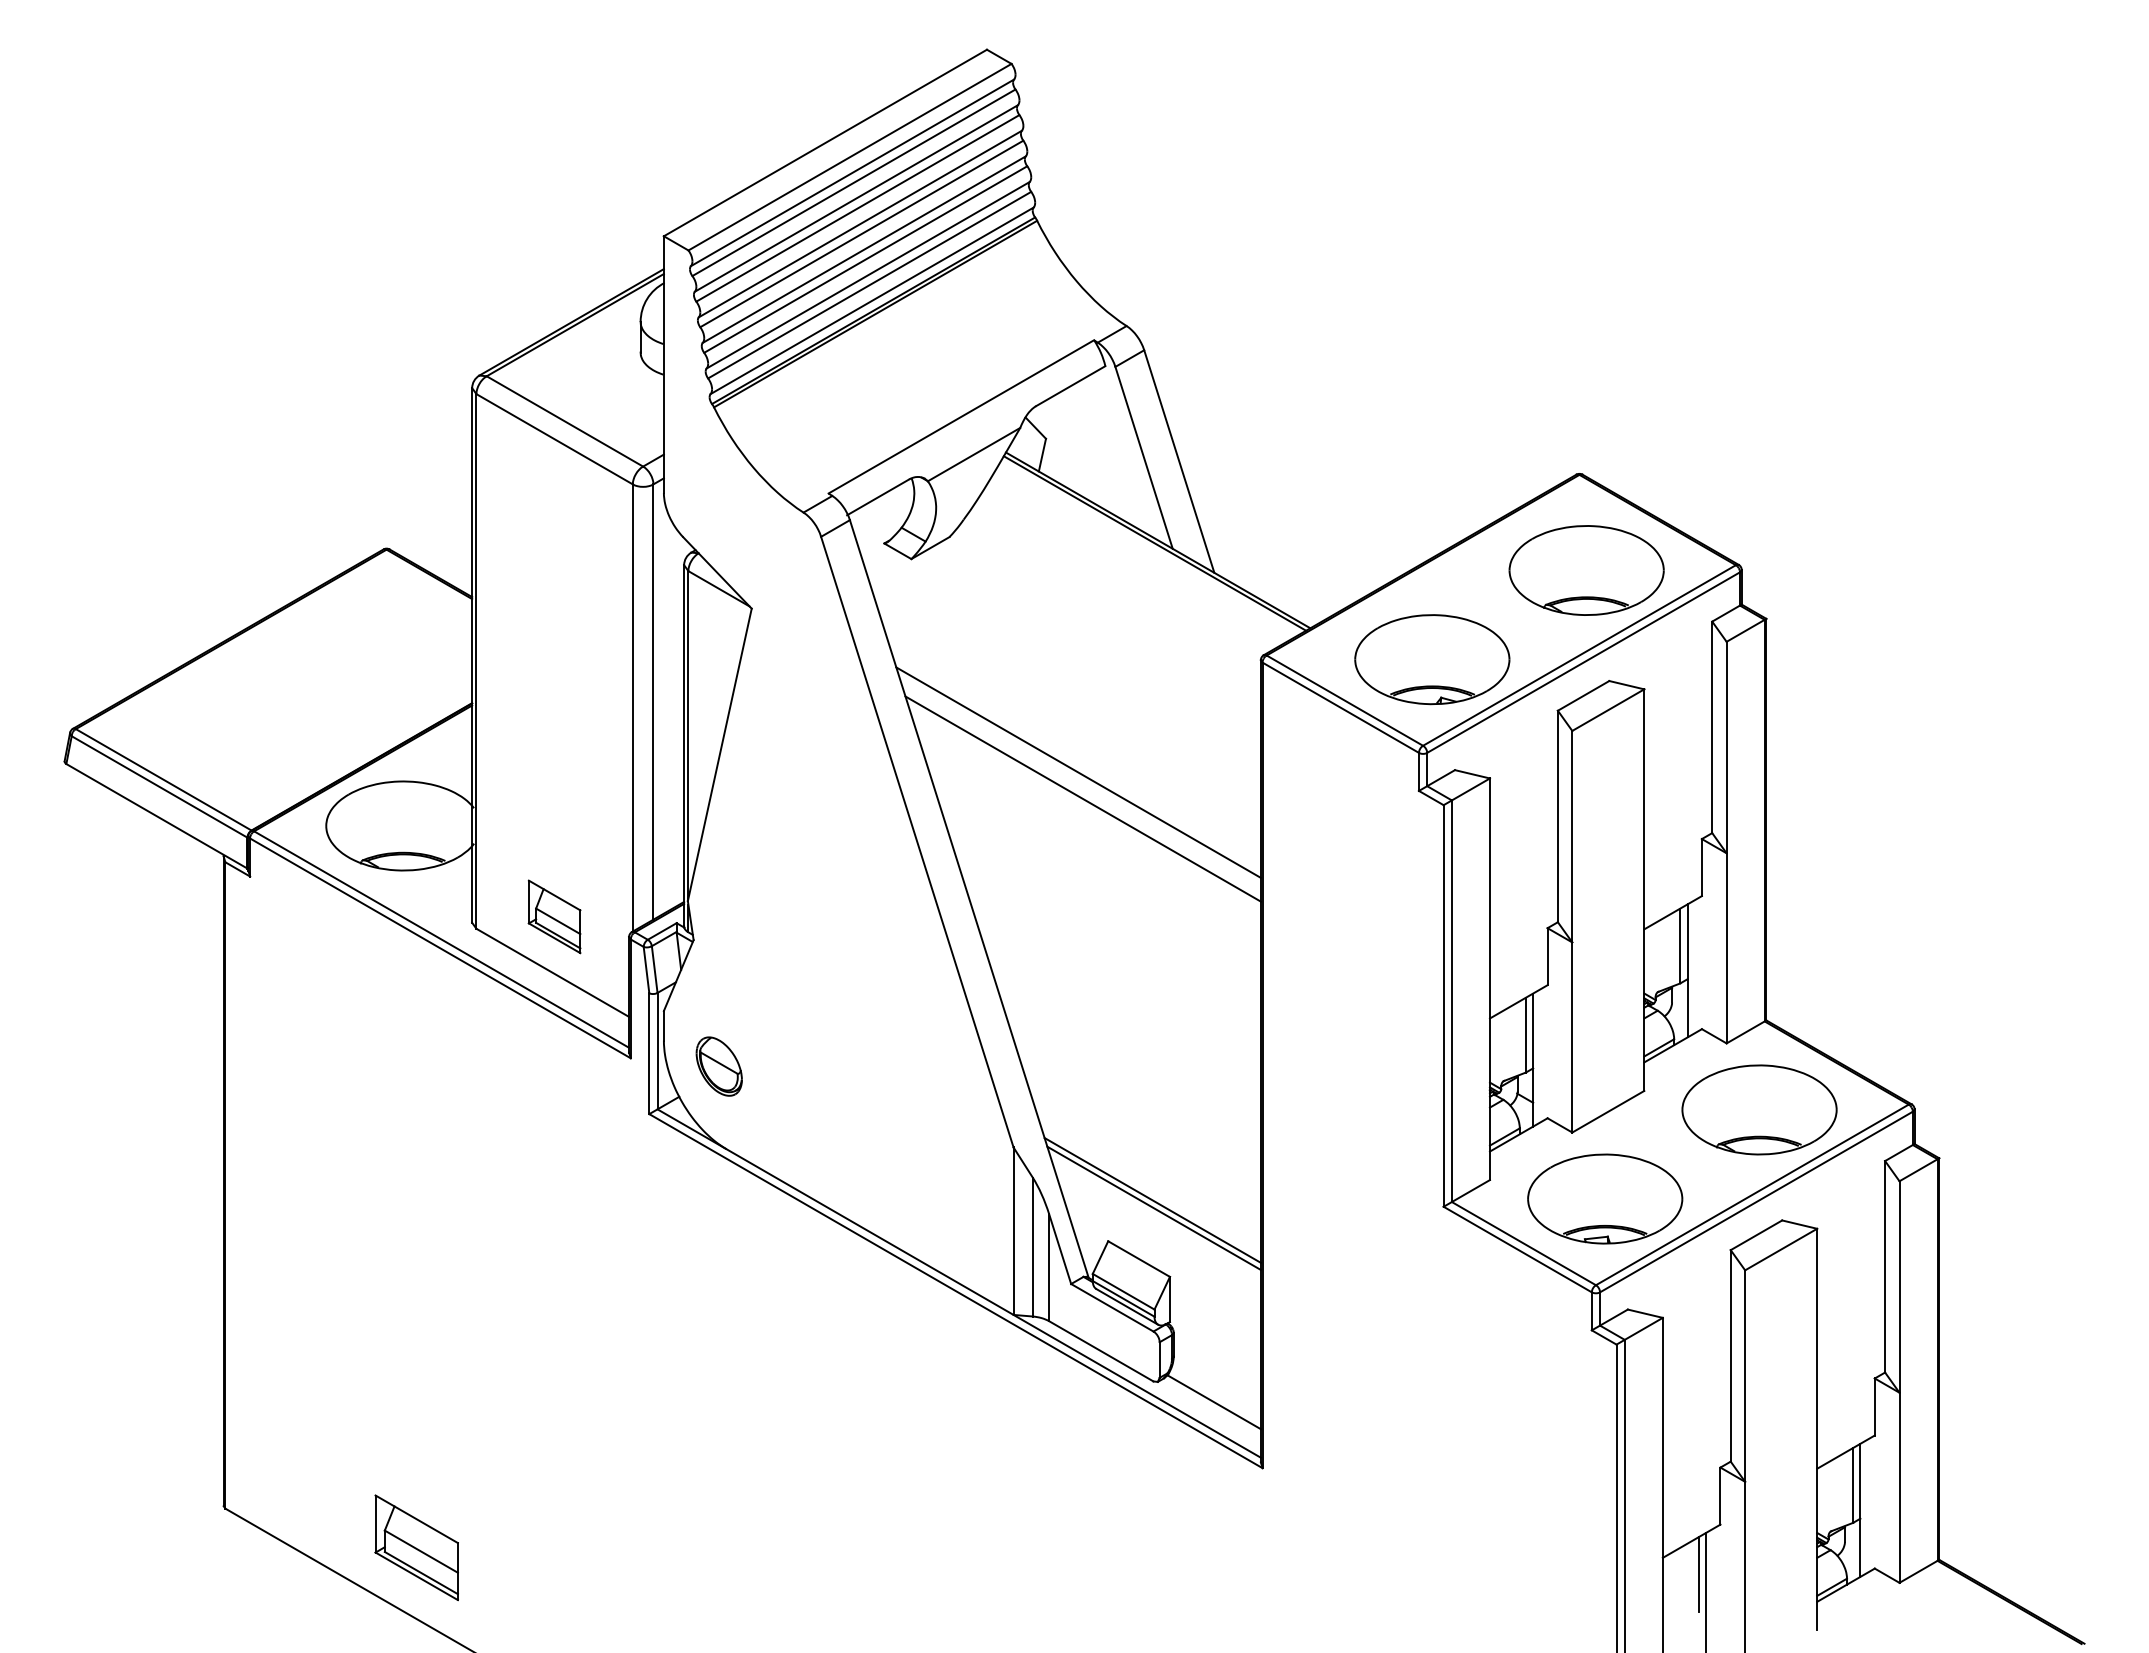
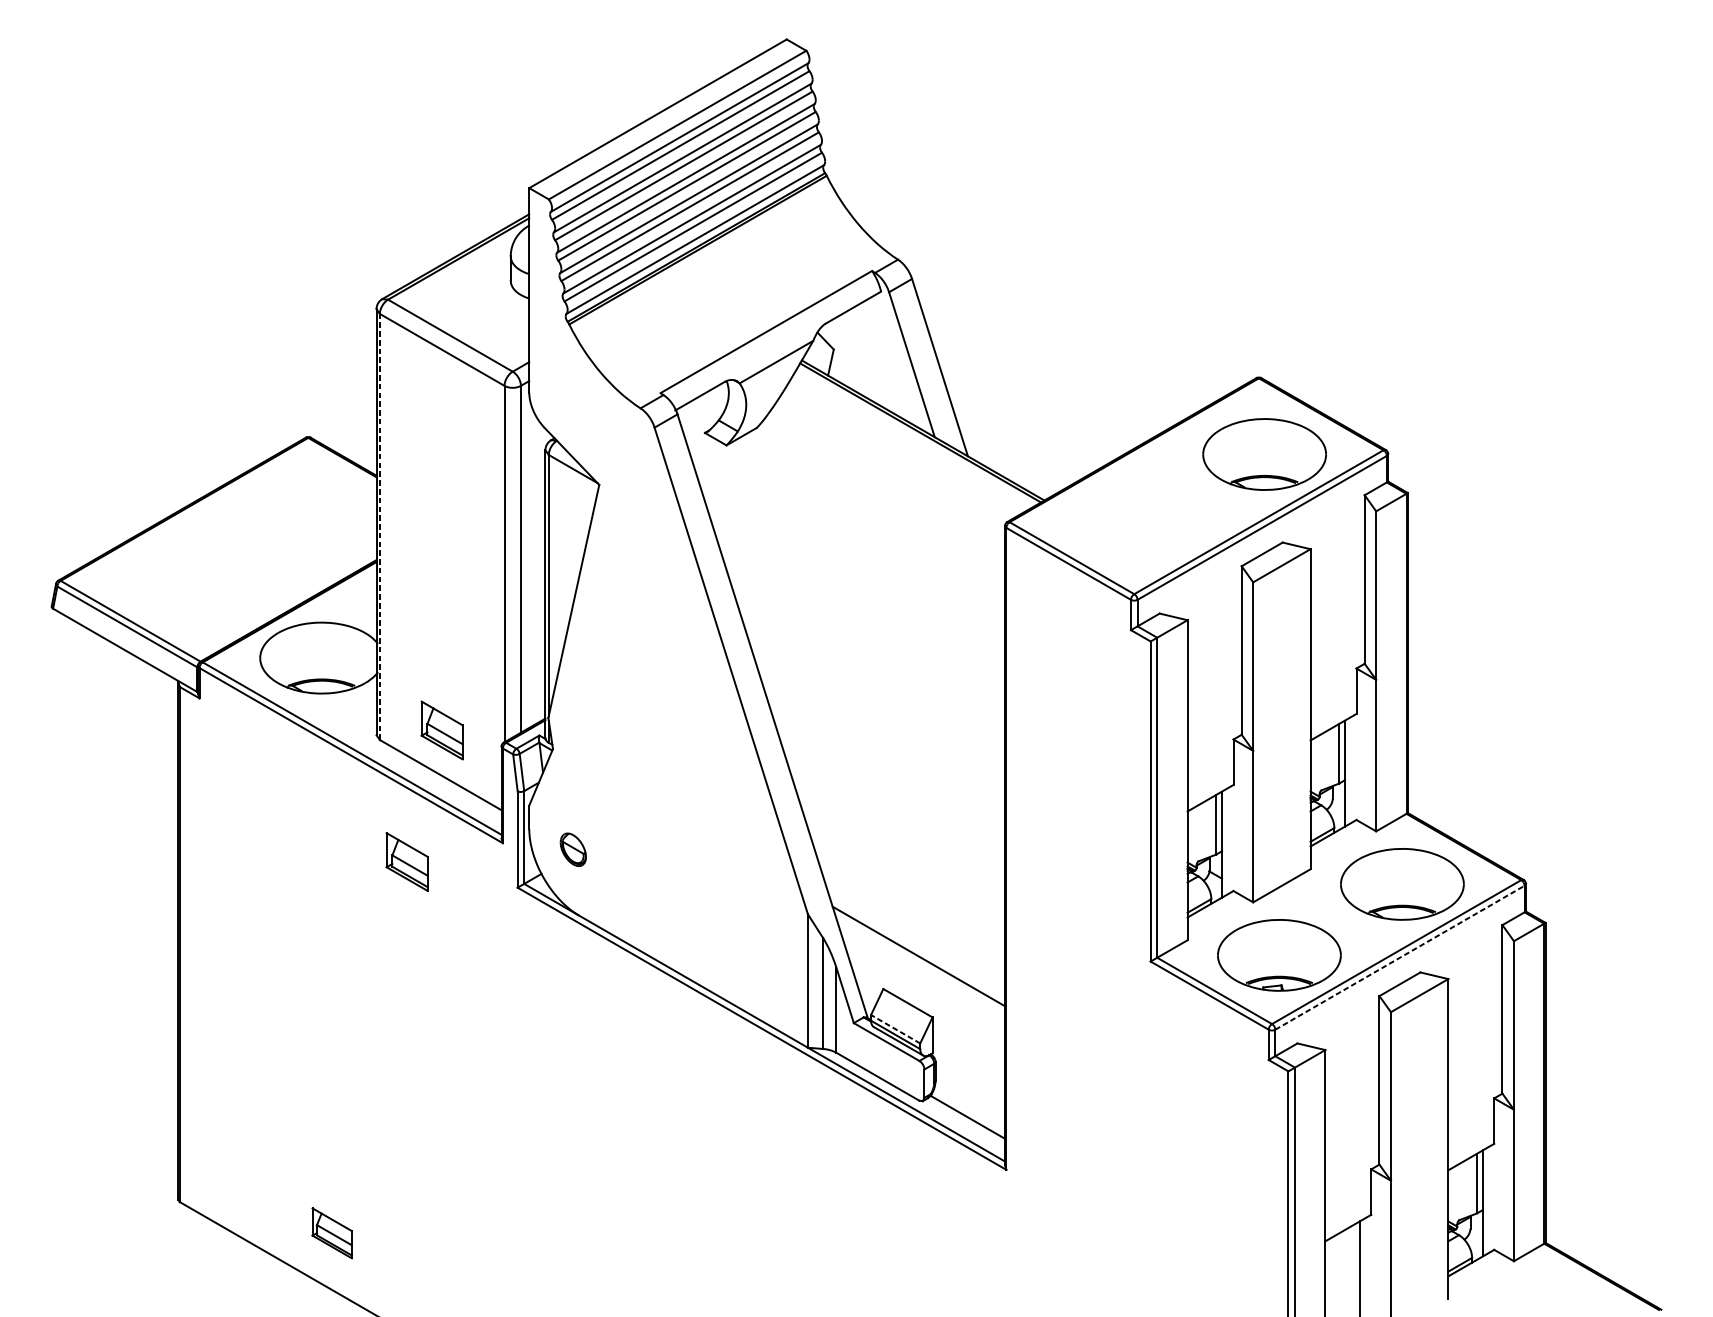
part: (1432, 659) -> (1141, 525), removed
line: (476, 660) -> (379, 526), solid -> dashed
line: (1078, 772) -> (859, 615), removed
line: (1082, 798) -> (862, 636), removed
part: (718, 1066) -> (572, 849), size x0.7
part: (510, 1081) -> (407, 861), added
line: (1756, 1202) -> (1399, 958), solid -> dashed
line: (1153, 1207) -> (919, 962), removed
line: (1123, 1291) -> (895, 1029), solid -> dashed
part: (416, 1547) -> (332, 1233), size x0.6
line: (1698, 1574) -> (1353, 1254), removed

